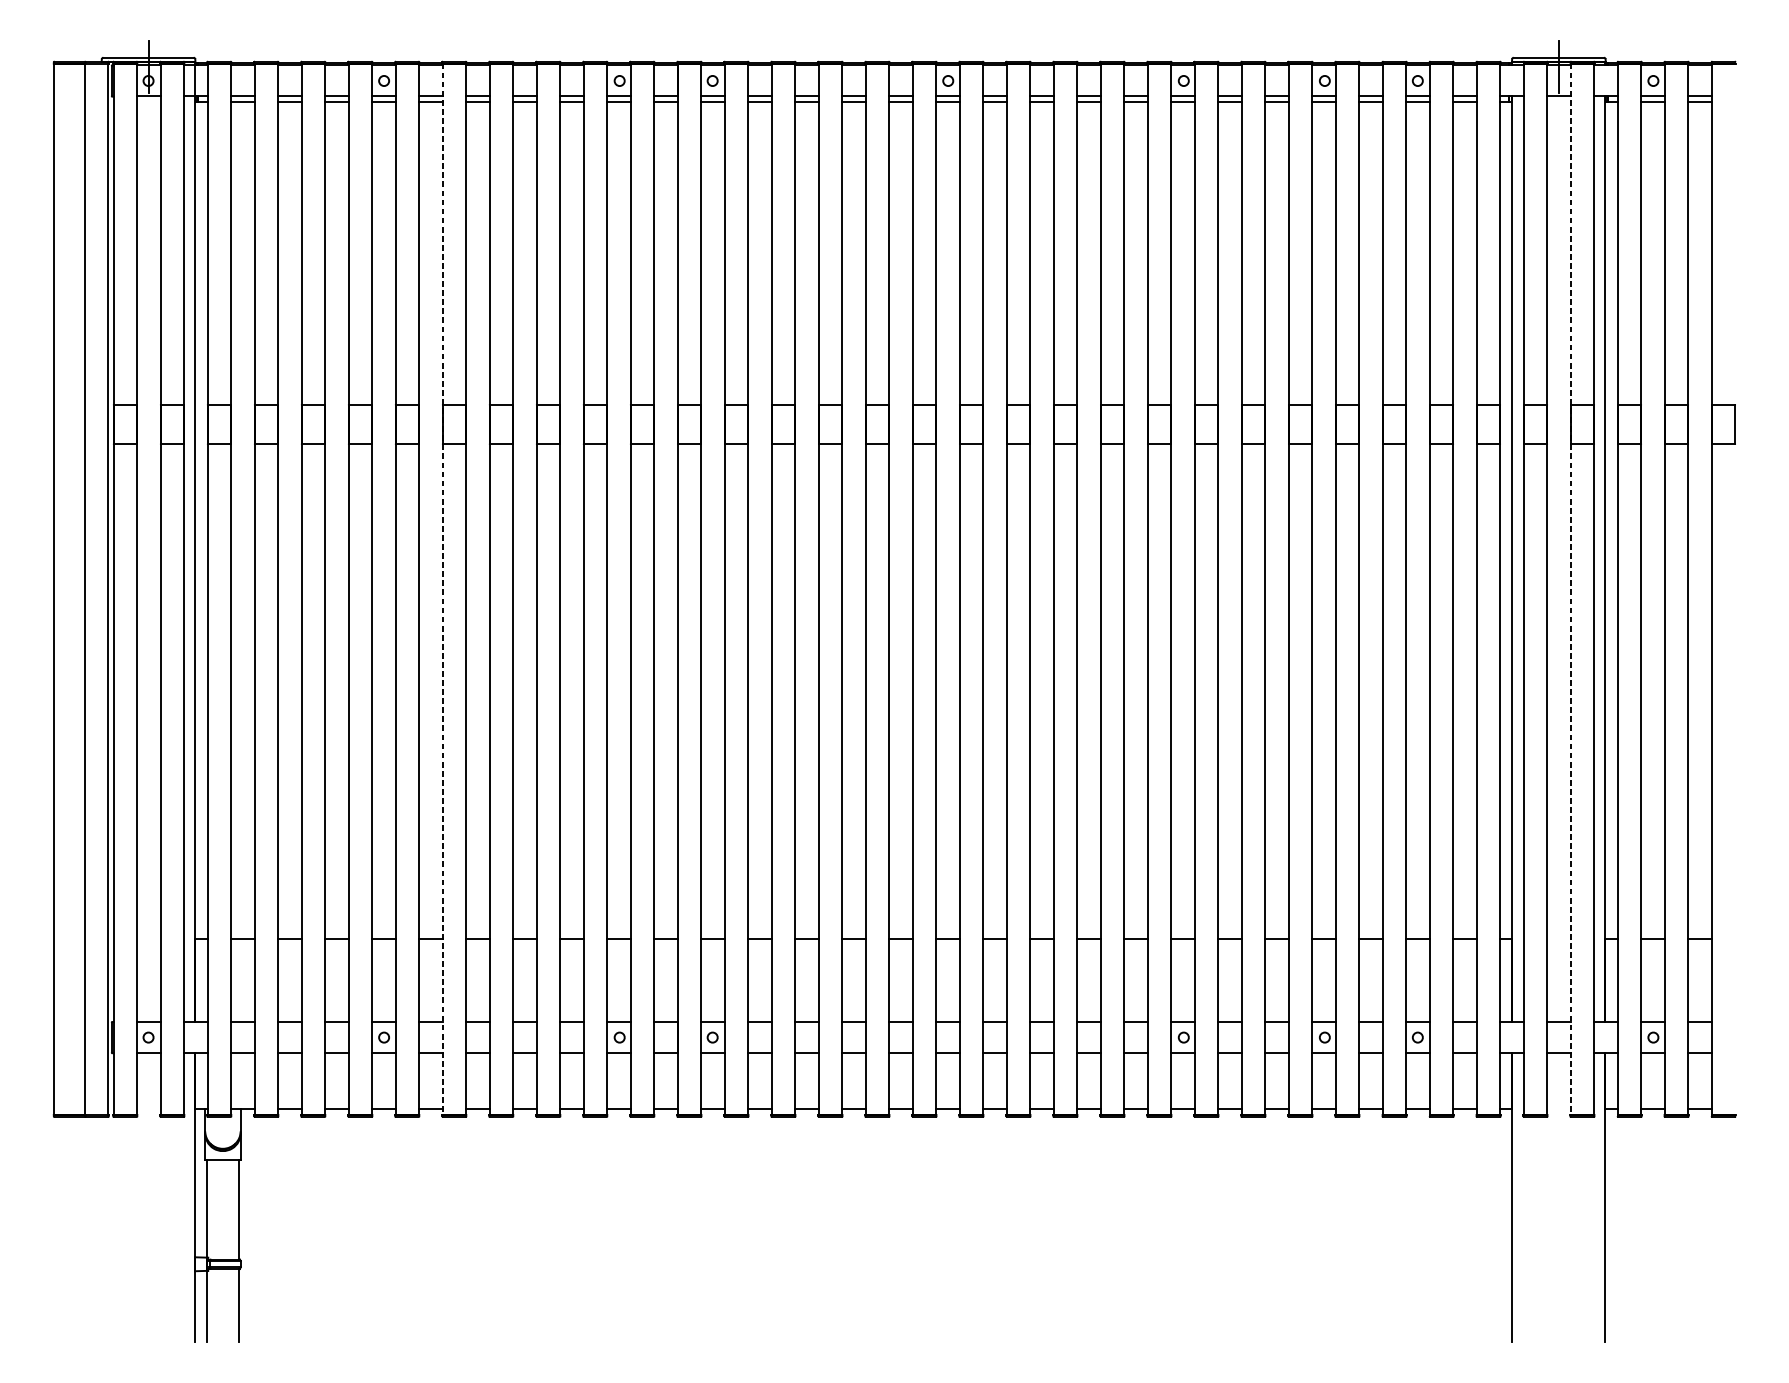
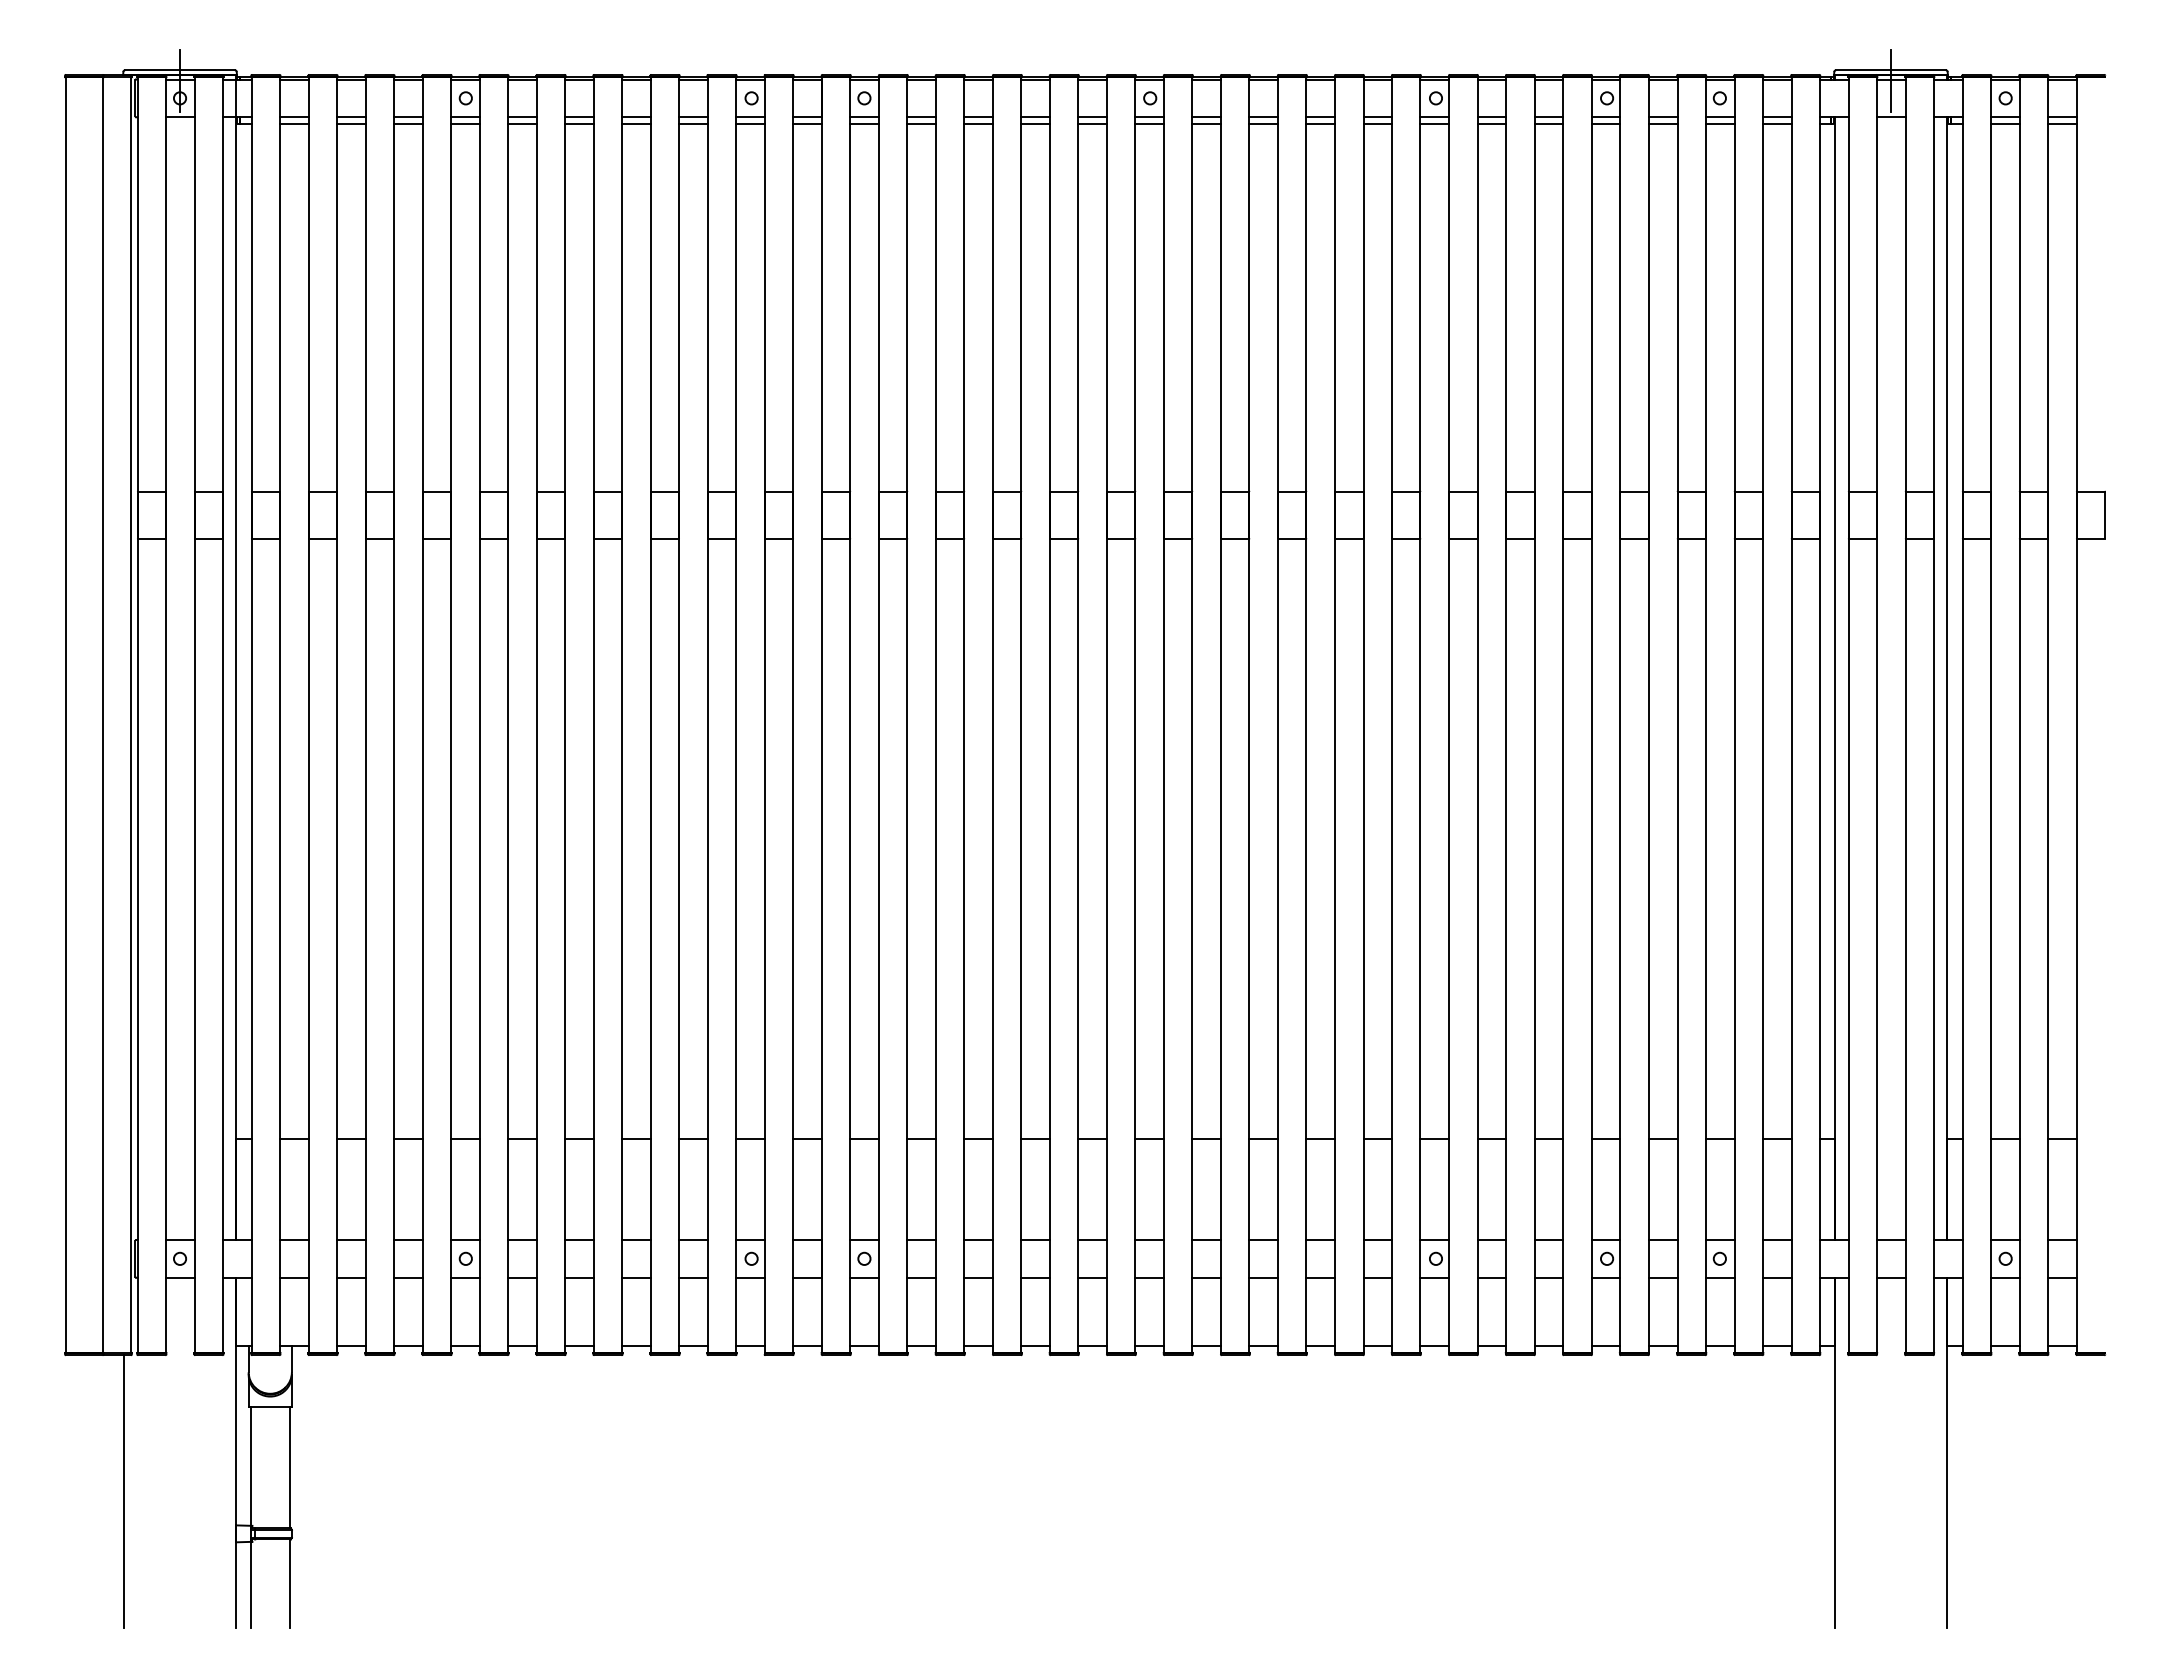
line: (442, 589) -> (536, 715), dashed -> solid
line: (1570, 589) -> (1905, 715), dashed -> solid
line: (101, 1229) -> (123, 1491), added

